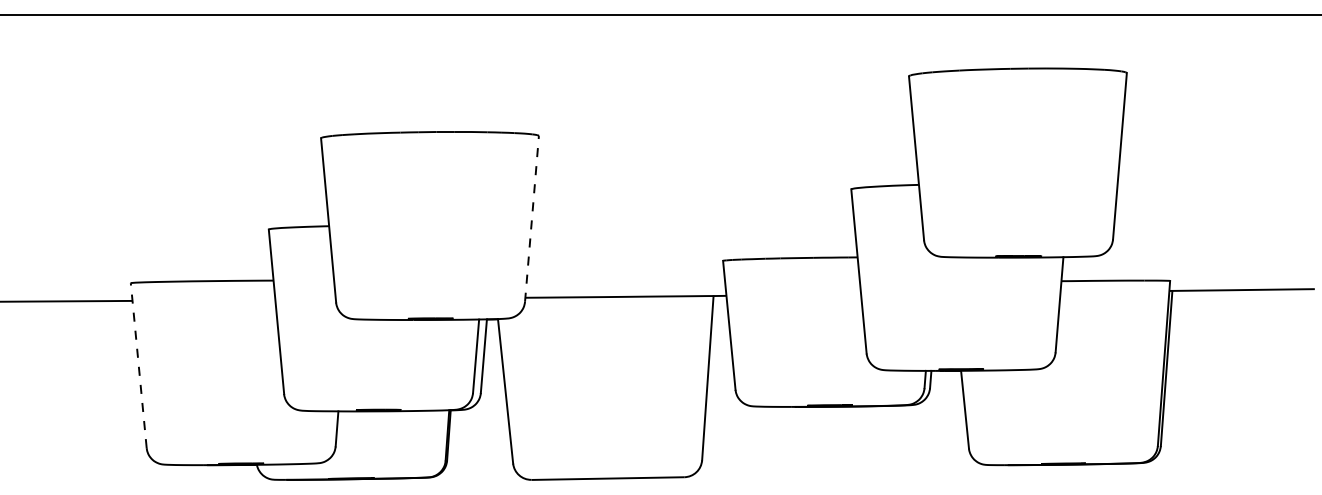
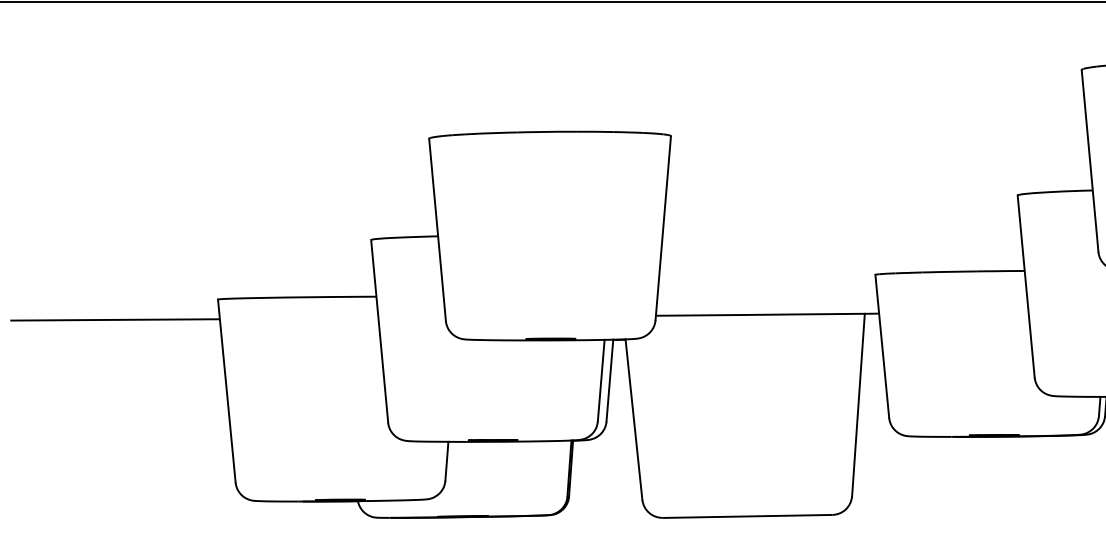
line: (532, 218) -> (663, 227), dashed -> solid
line: (138, 365) -> (226, 390), dashed -> solid

